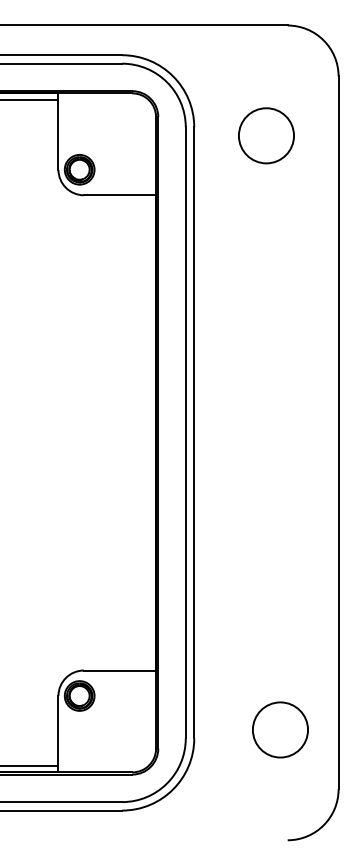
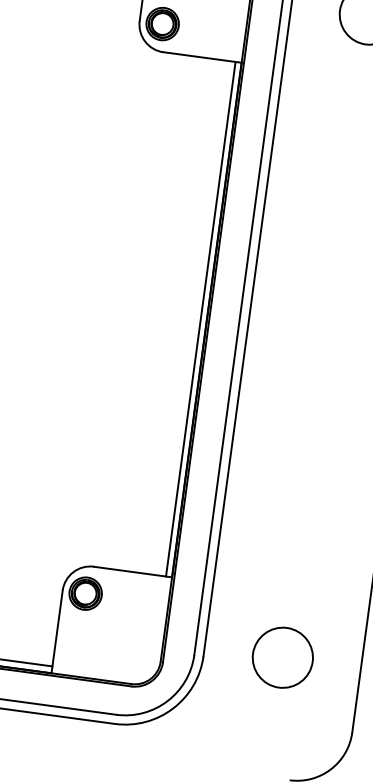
line: (150, 432) -> (200, 318), added
circle: (280, 729) -> (282, 657), moved

